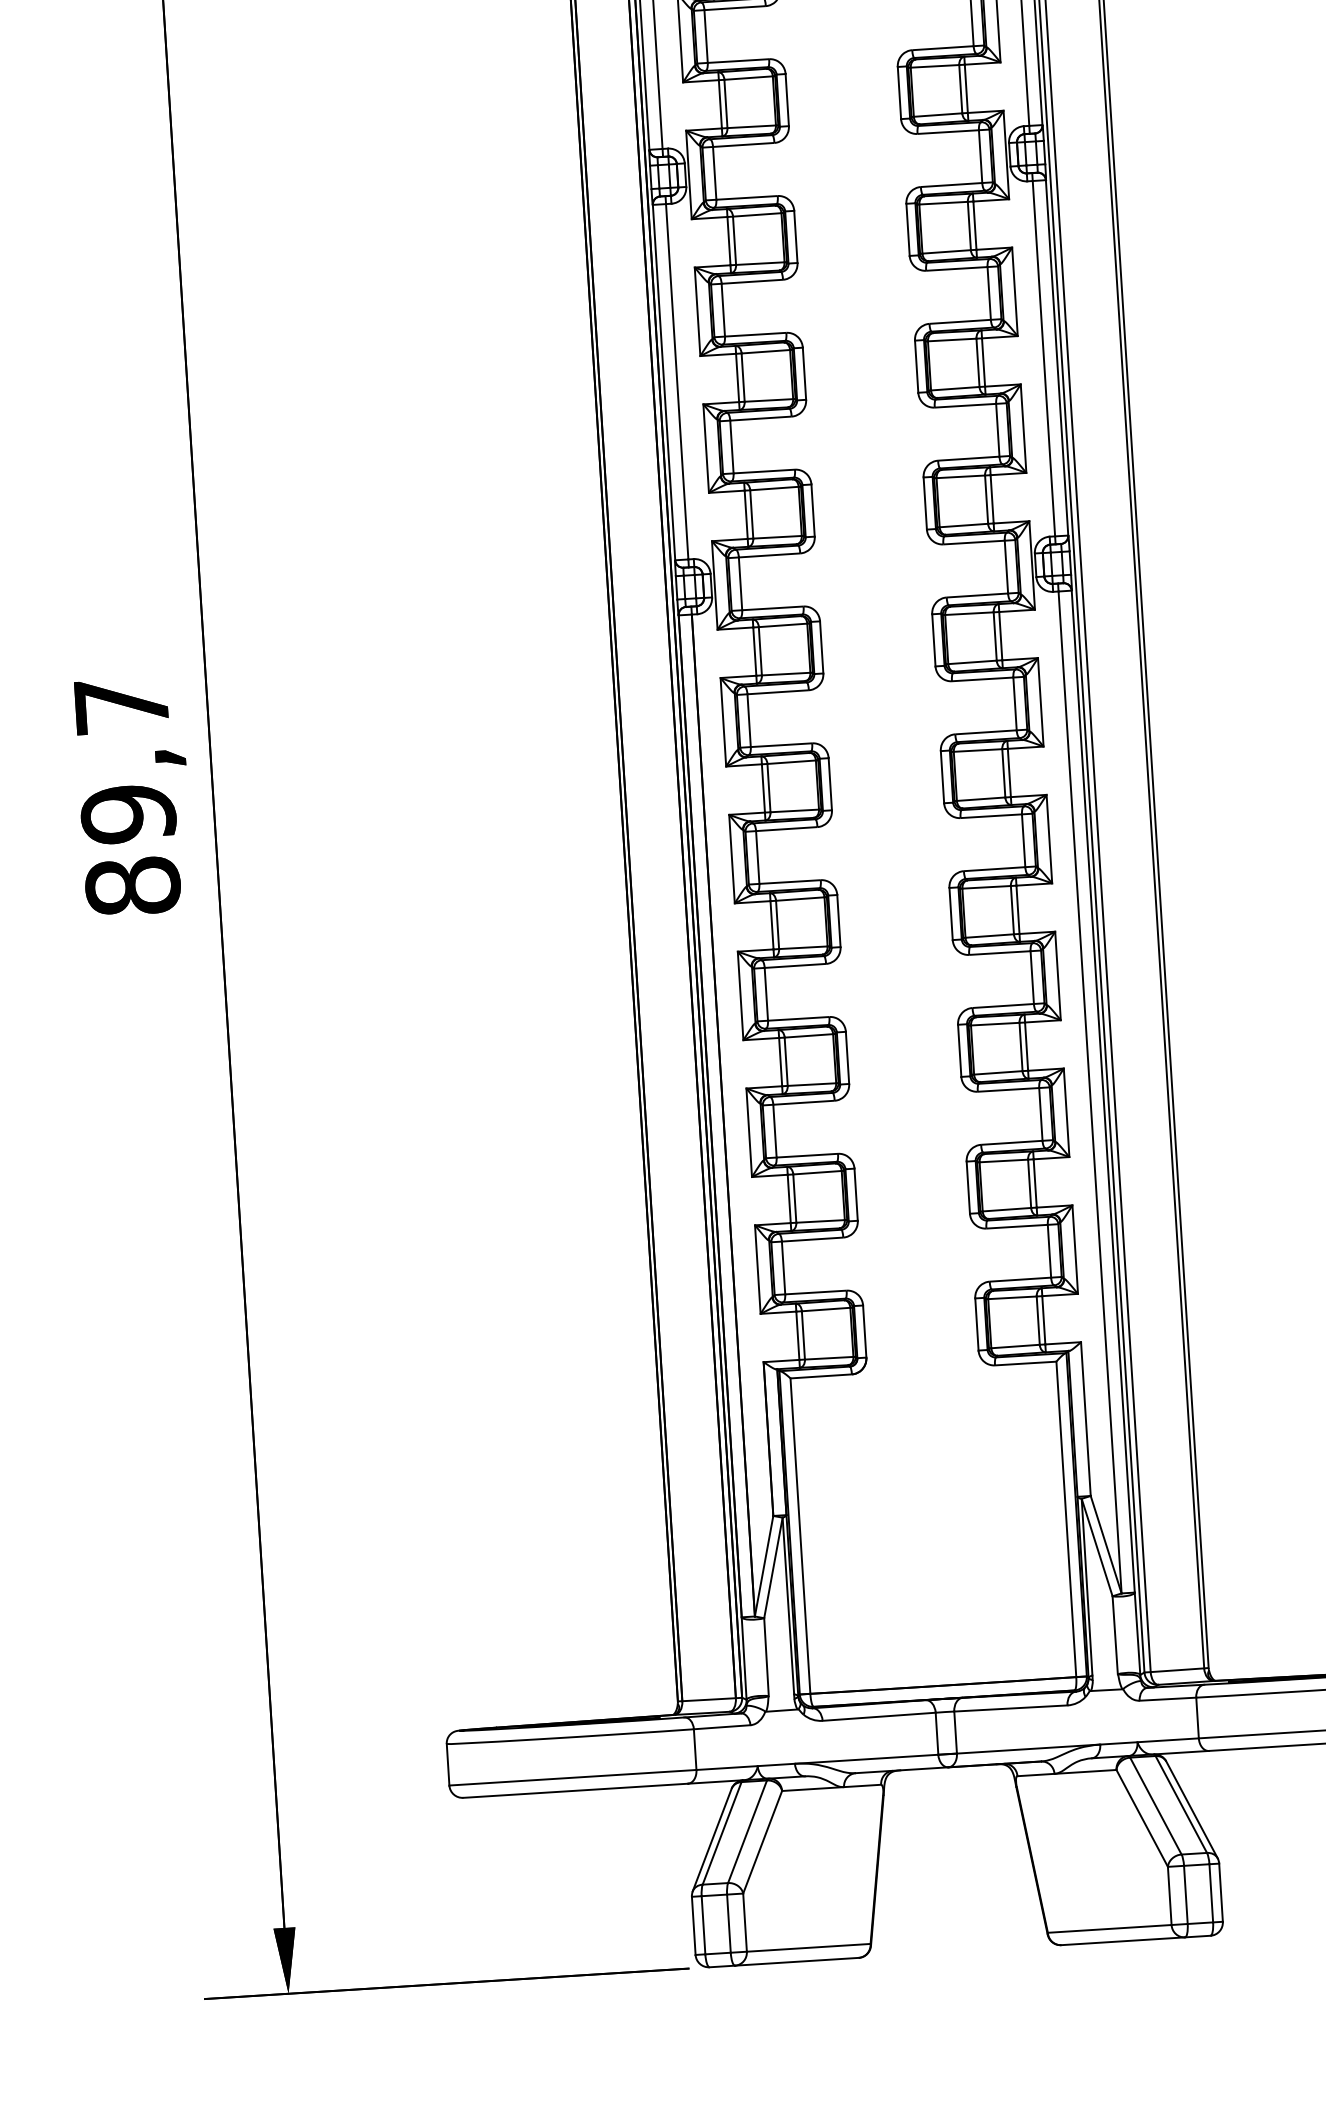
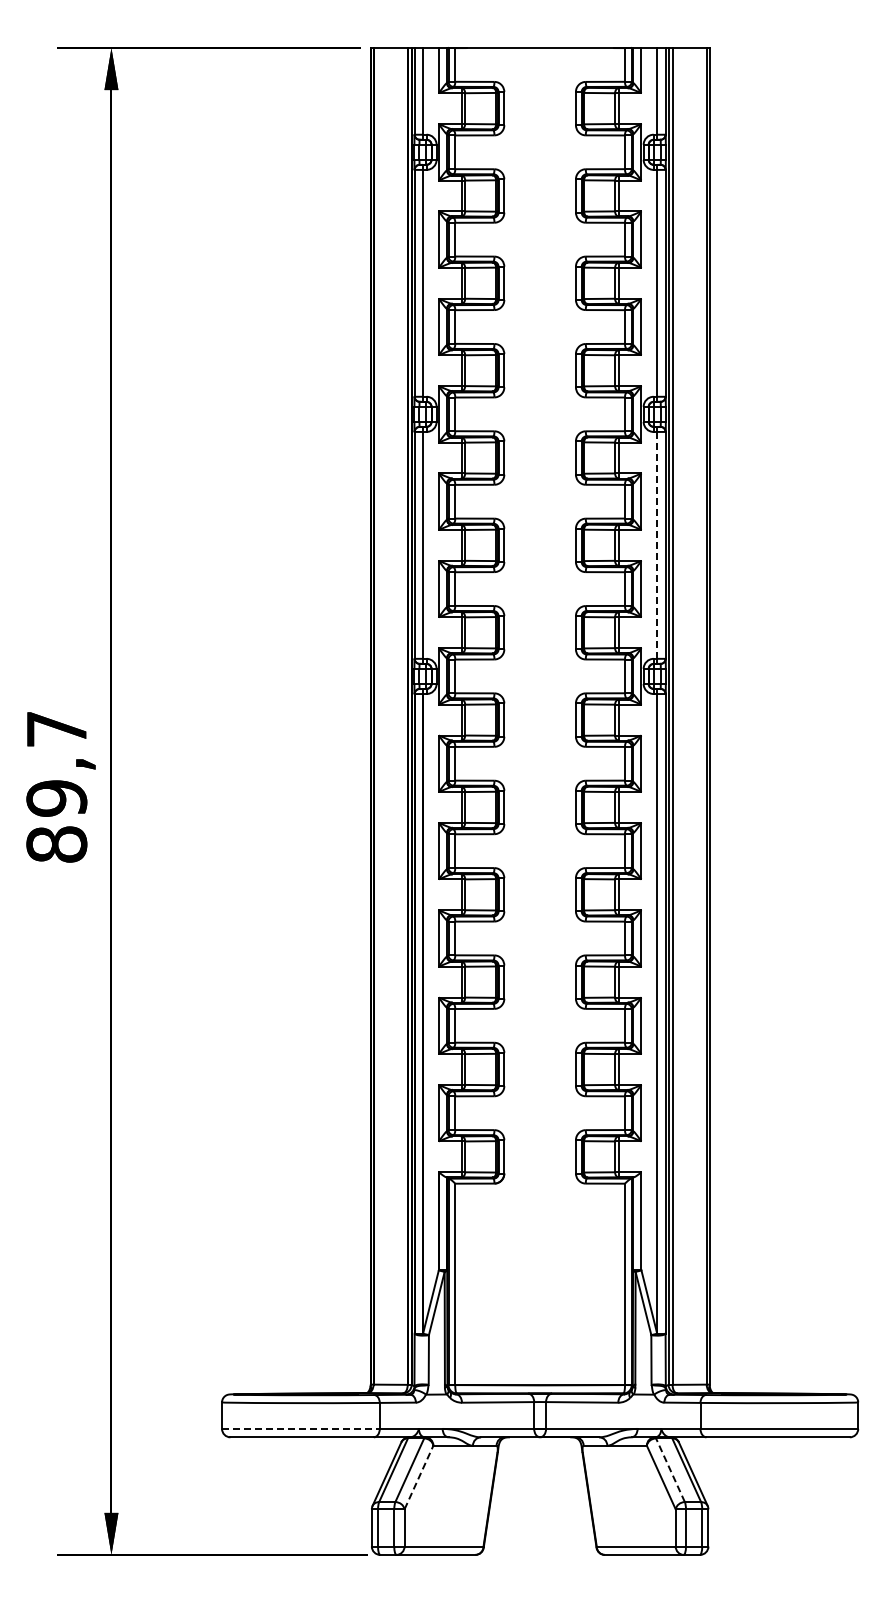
line: (1044, 358) -> (657, 545), solid -> dashed
line: (572, 1777) -> (300, 1428), solid -> dashed
line: (1155, 1806) -> (670, 1470), solid -> dashed
line: (761, 1842) -> (418, 1477), solid -> dashed

